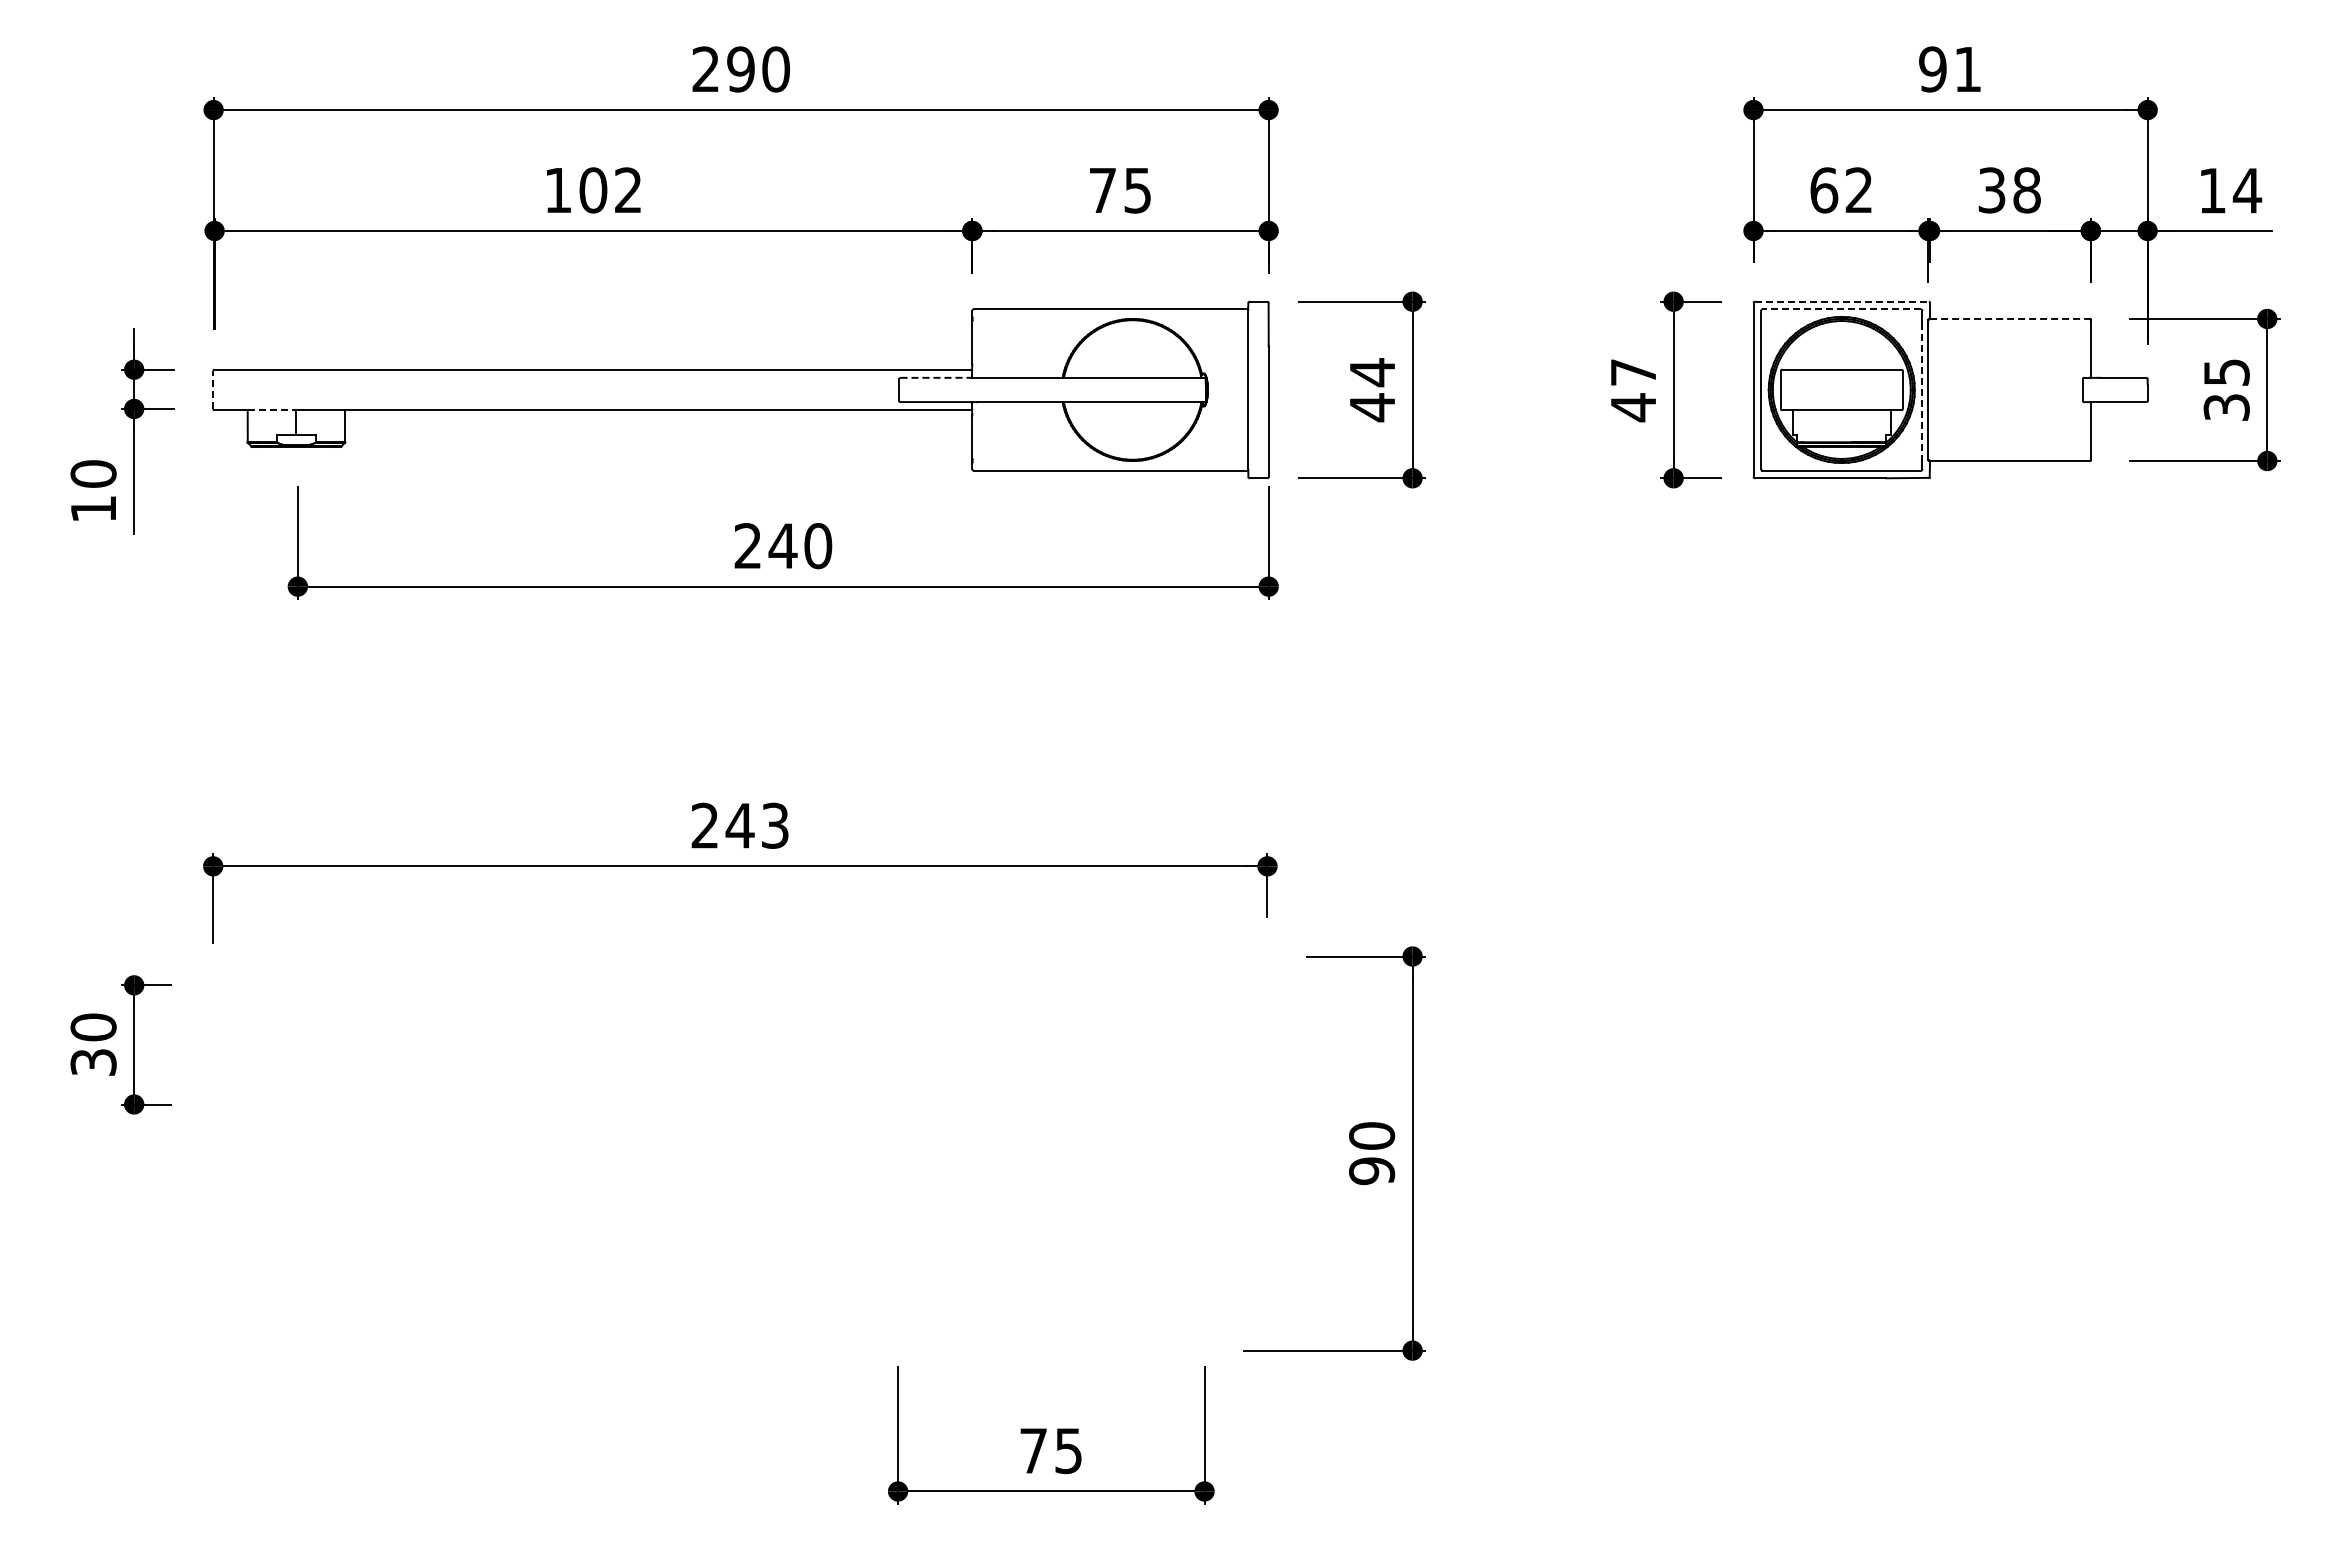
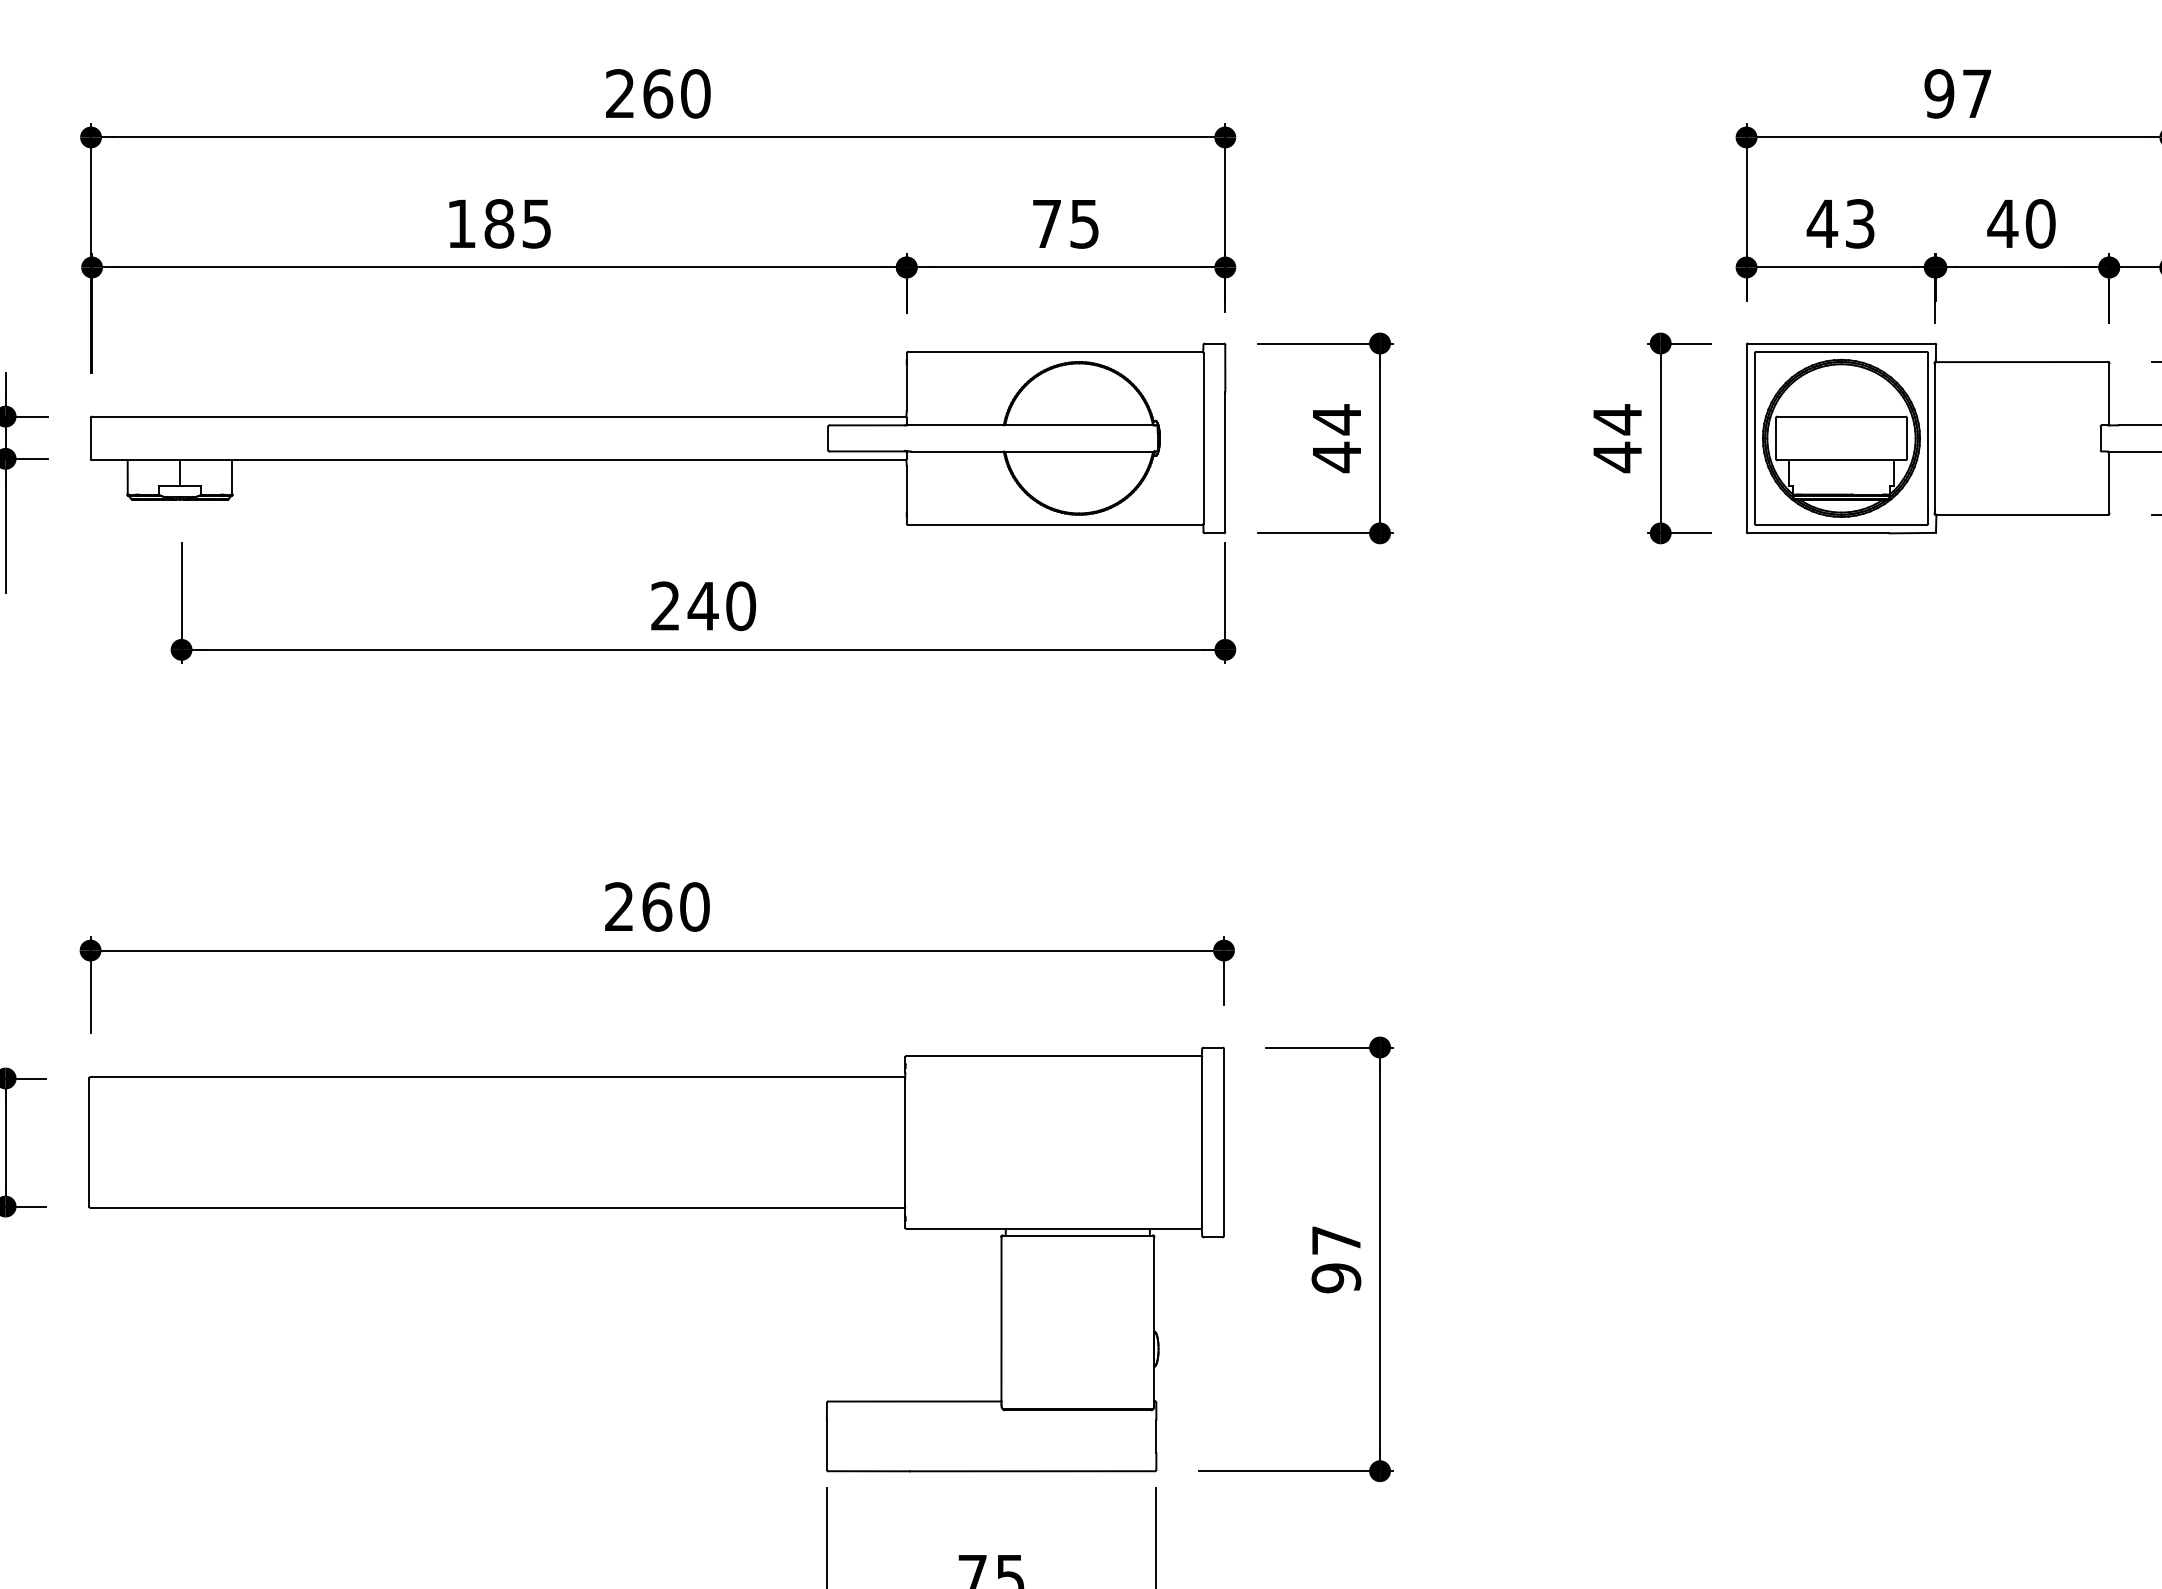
text: (741, 69) -> (658, 93), 290 -> 260
text: (1967, 69) -> (1976, 93), 91 -> 97
text: (610, 190) -> (517, 223), 102 -> 185
text: (1840, 190) -> (1840, 223), 62 -> 43
text: (2008, 190) -> (2020, 223), 38 -> 40
line: (1842, 301) -> (1842, 343), dashed -> solid
line: (1841, 309) -> (1841, 351), dashed -> solid
line: (2009, 318) -> (2021, 361), dashed -> solid
text: (1633, 372) -> (1617, 419), 47 -> 44
line: (936, 377) -> (868, 424), dashed -> solid
line: (213, 389) -> (90, 437), dashed -> solid
line: (1922, 389) -> (1928, 437), dashed -> solid
line: (272, 410) -> (154, 460), dashed -> solid
text: (757, 825) -> (675, 906), 243 -> 260
part: (739, 1106) -> (656, 1208), added
text: (1372, 1135) -> (1336, 1239), 90 -> 97

